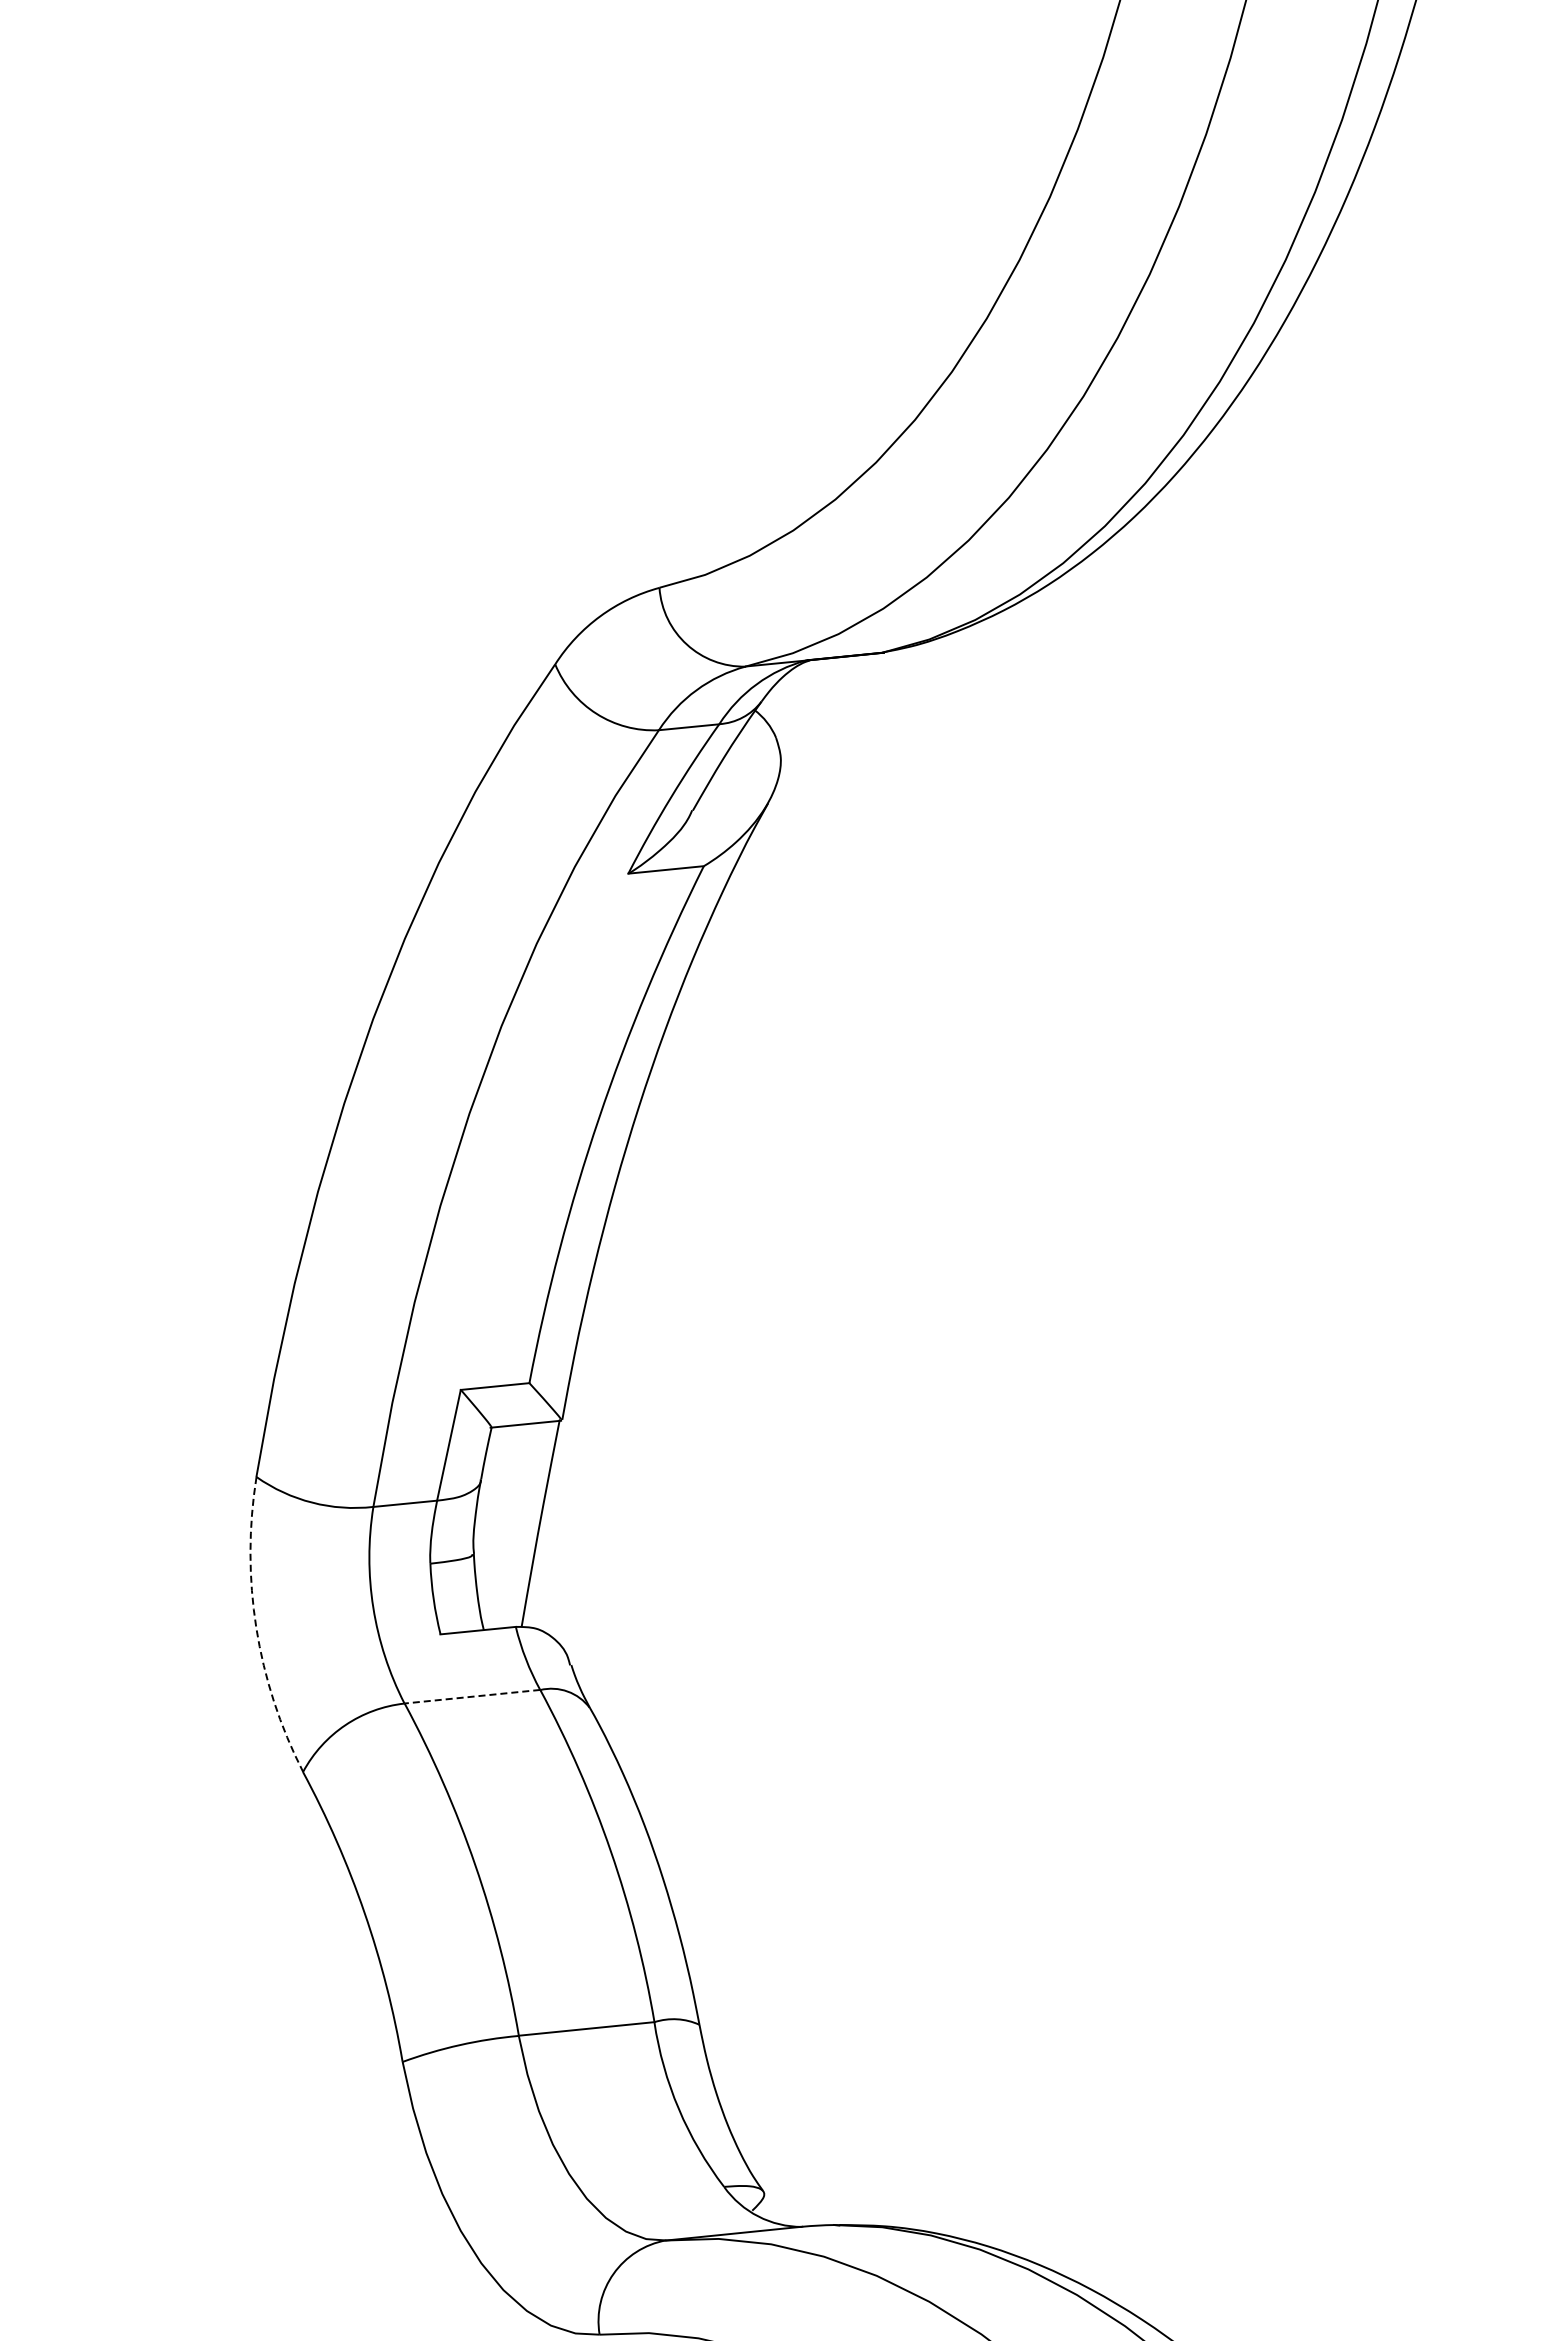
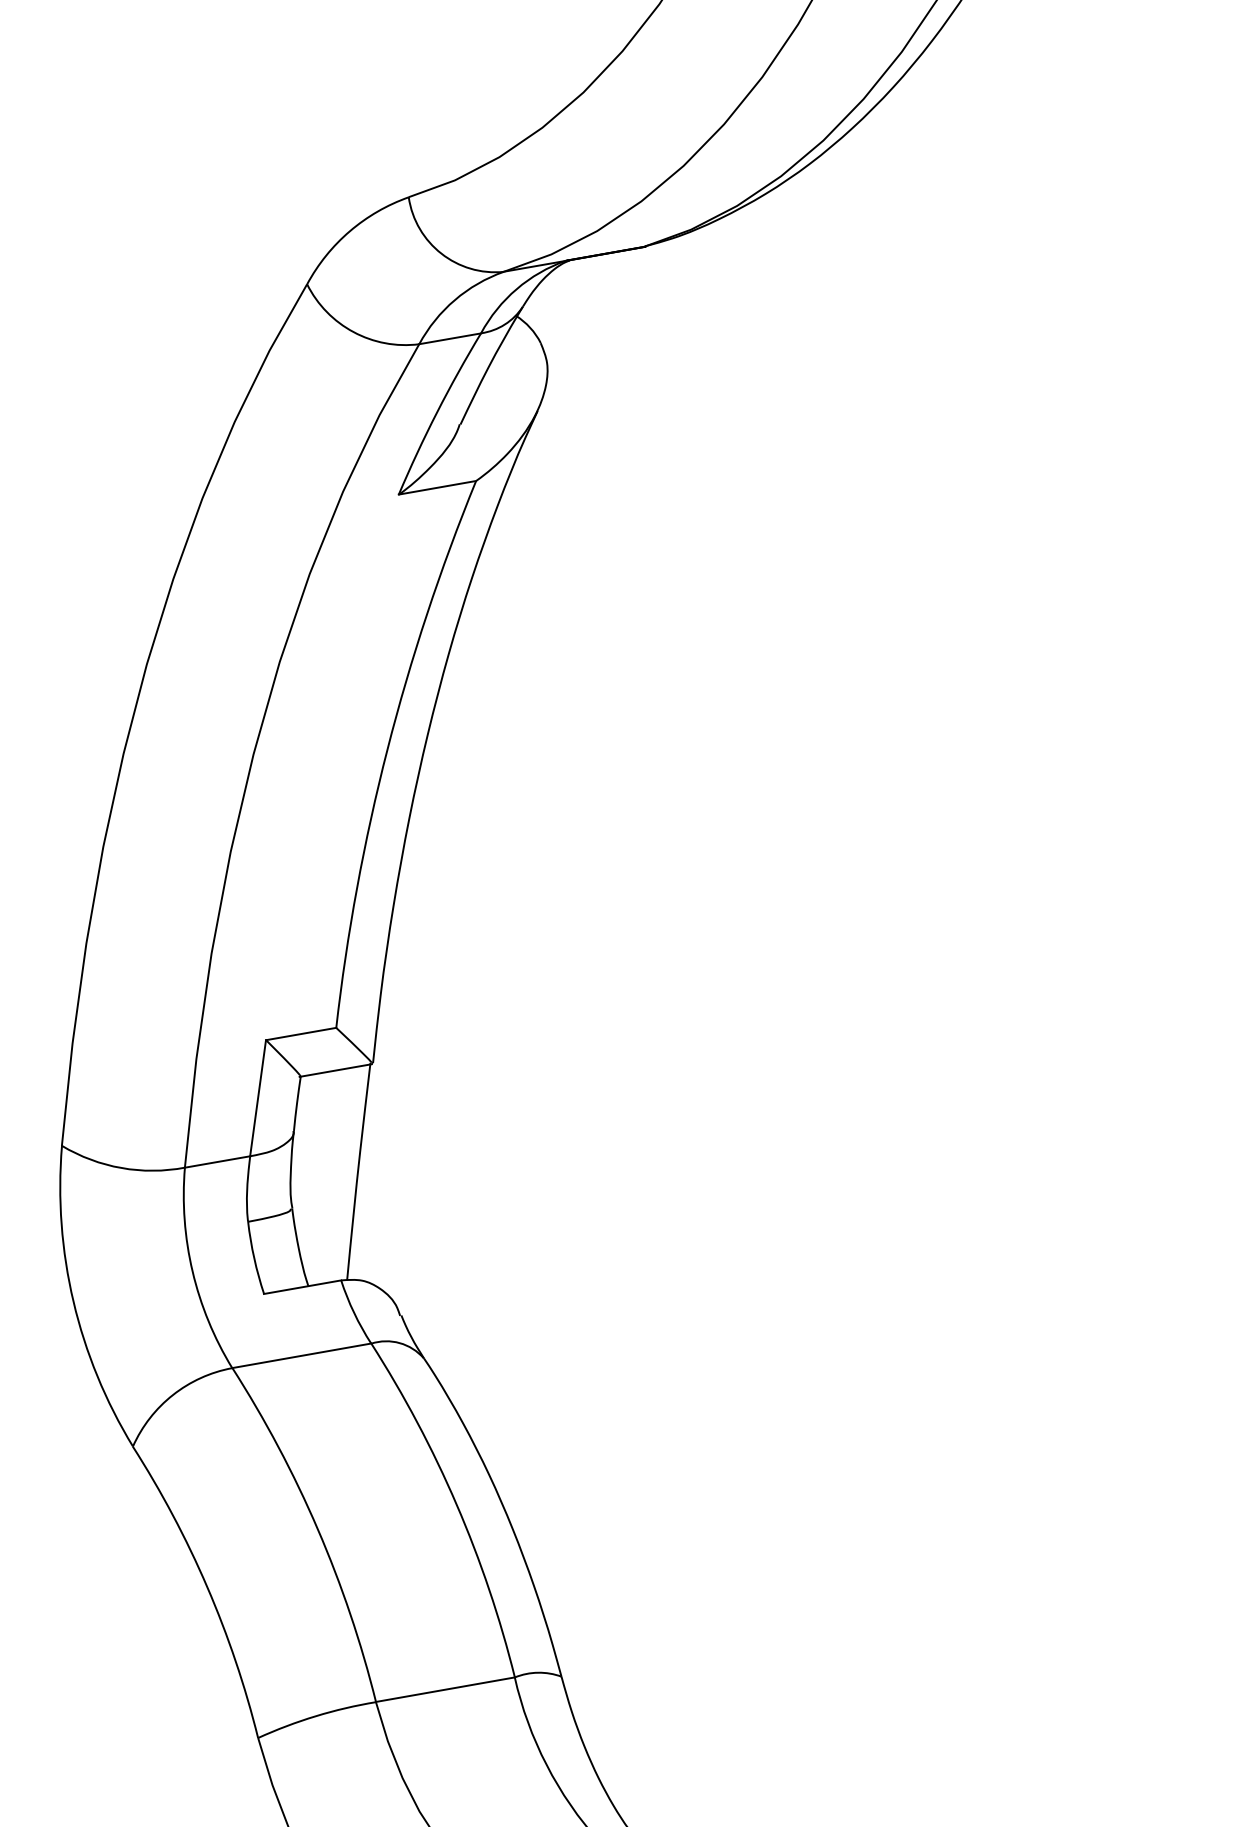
arc: (256, 1628) -> (73, 1302), dashed -> solid
line: (471, 1696) -> (300, 1355), dashed -> solid

